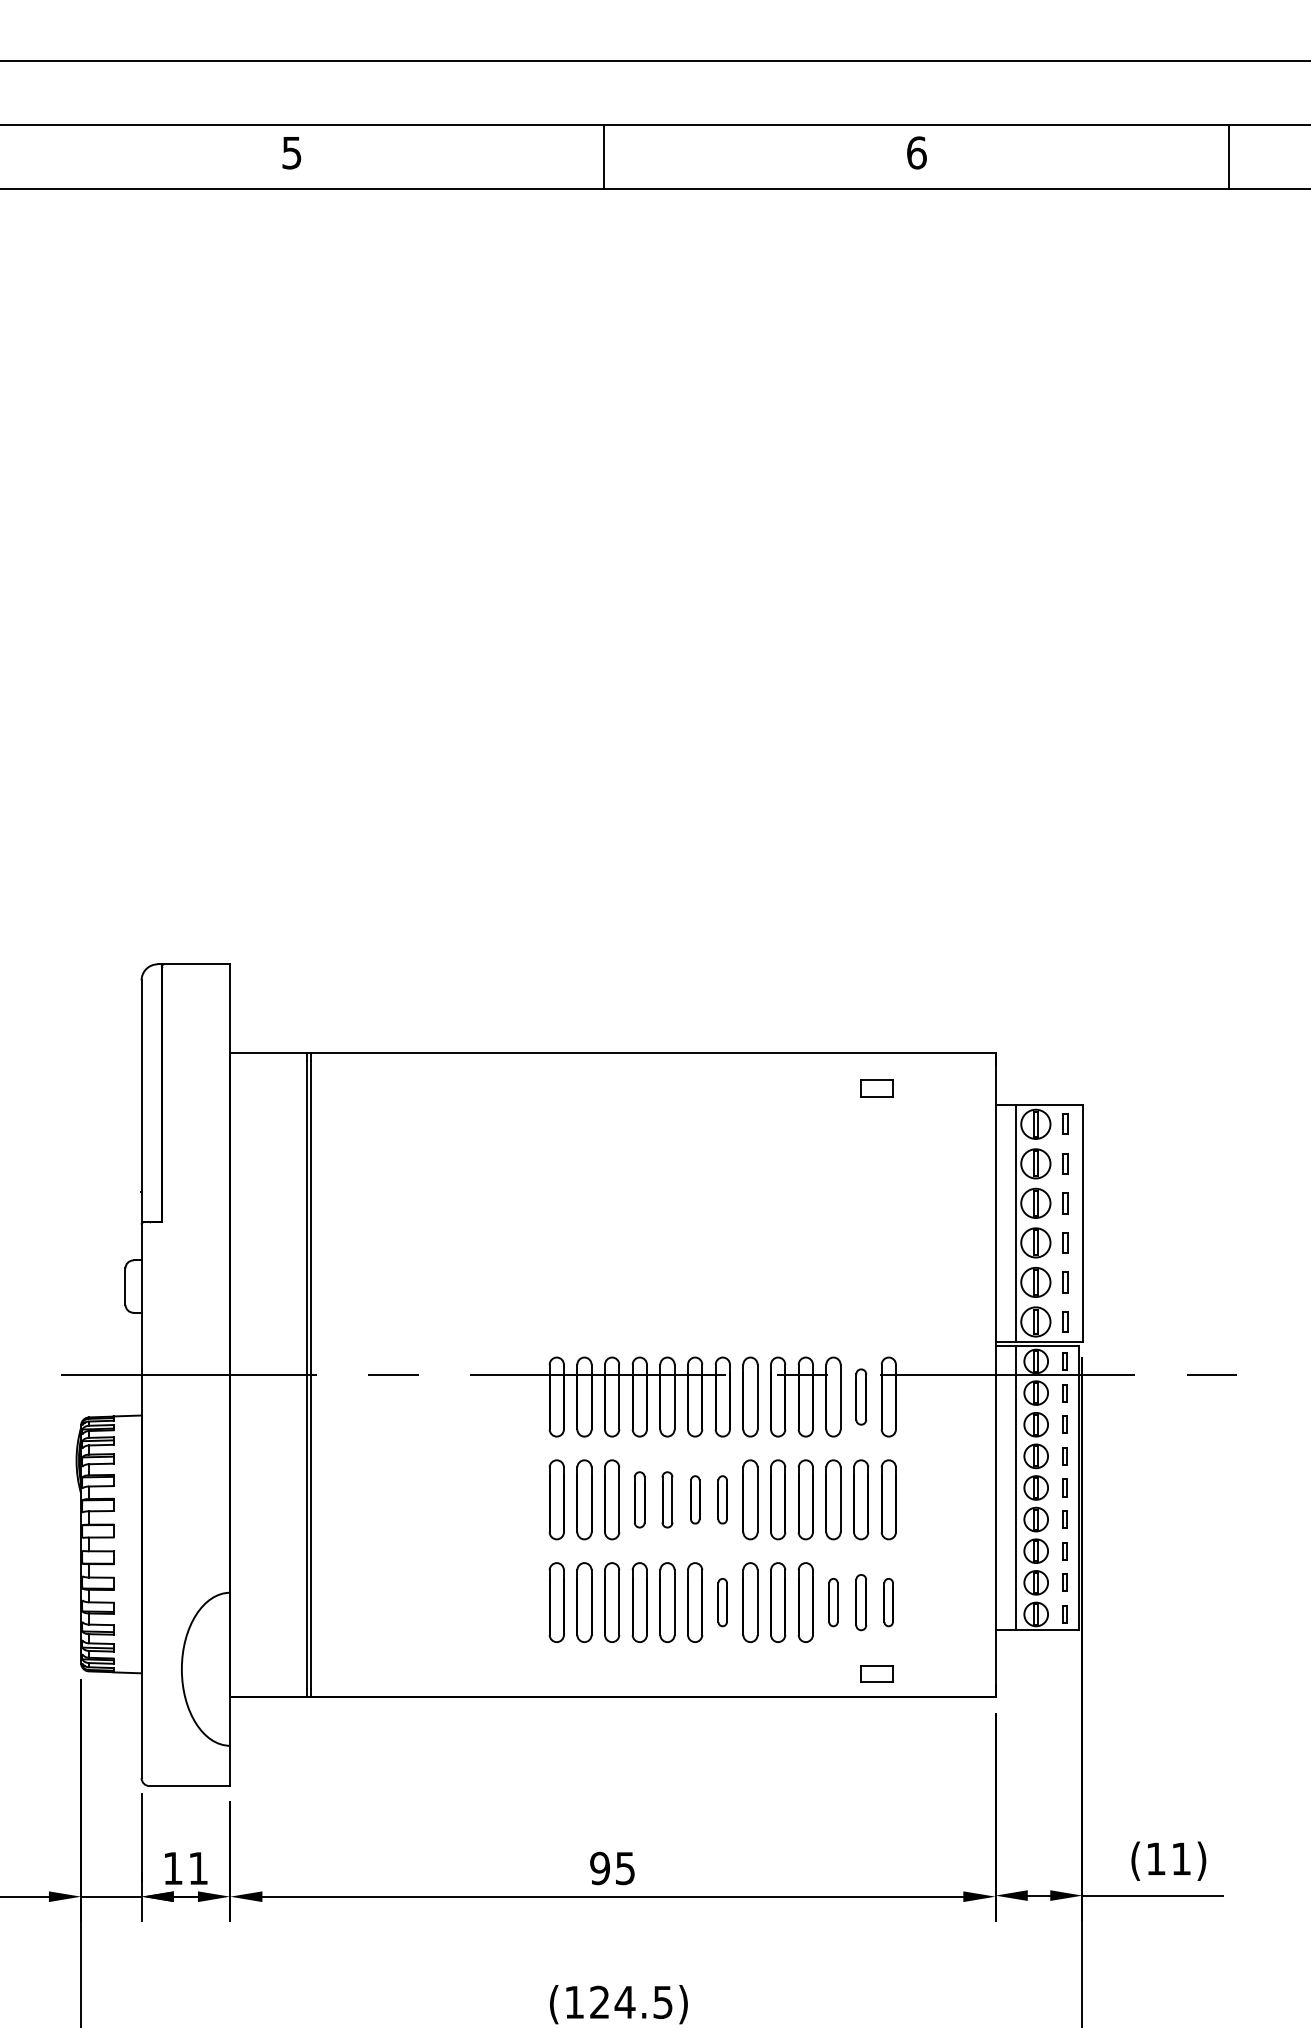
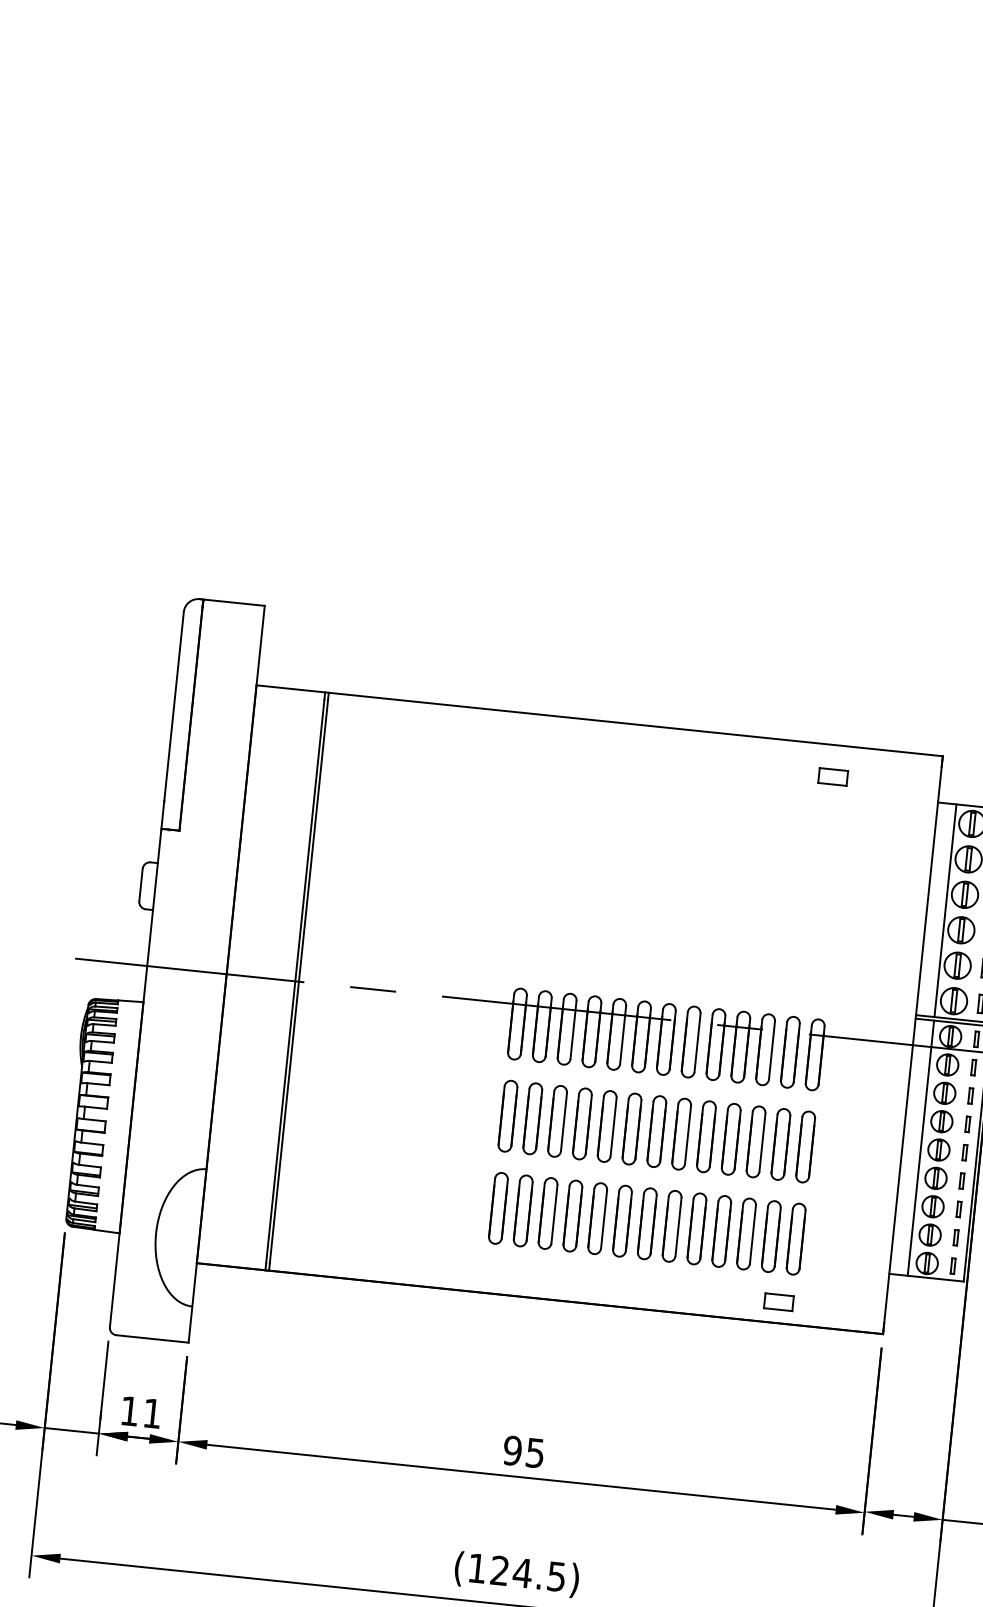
part: (861, 1396) -> (790, 1051), size x1.43
part: (639, 1499) -> (582, 1123), size x1.43
part: (667, 1499) -> (607, 1126), size x1.43
part: (695, 1499) -> (632, 1128), size x1.67
part: (722, 1499) -> (656, 1131), size x1.67
part: (722, 1602) -> (647, 1223), size x1.67
part: (833, 1602) -> (746, 1233), size x1.67
part: (861, 1602) -> (771, 1236), size x1.43
part: (888, 1602) -> (795, 1239), size x1.67

